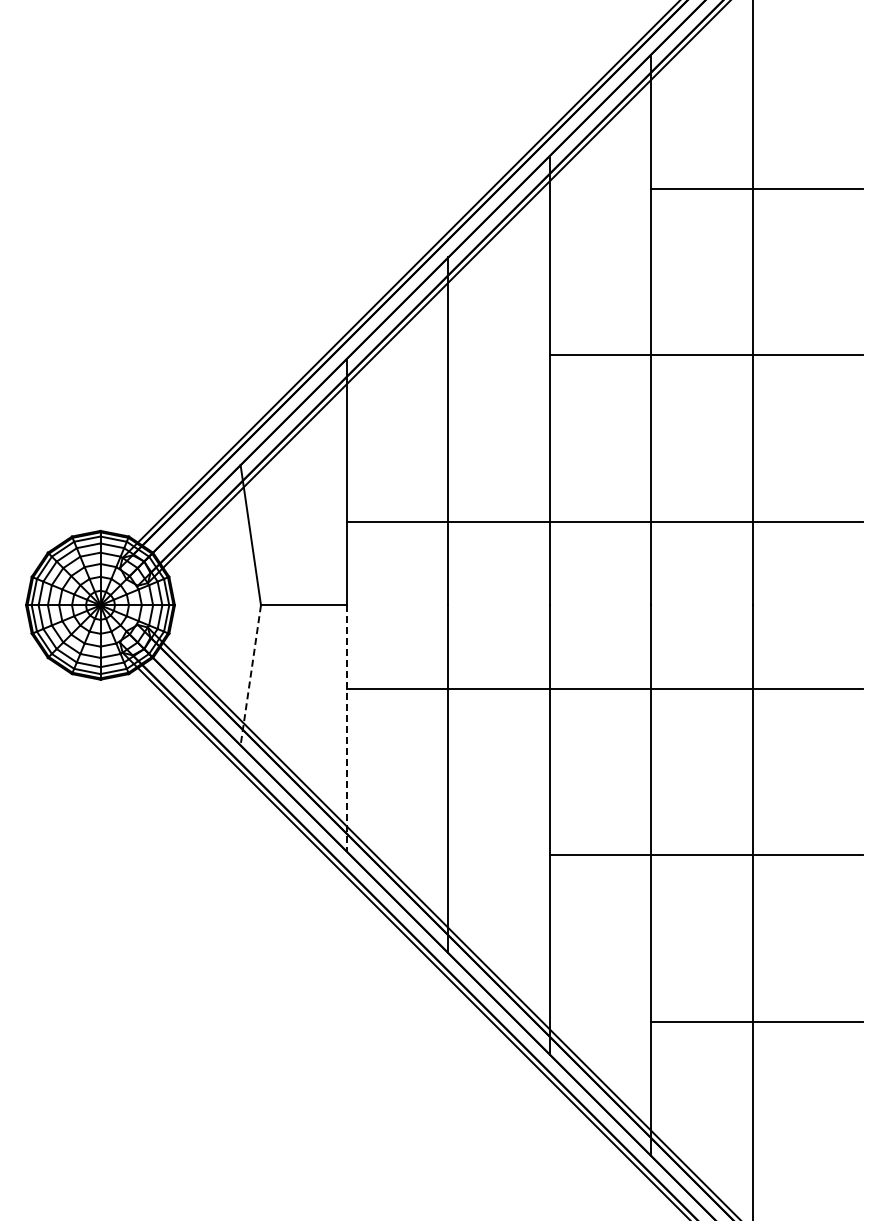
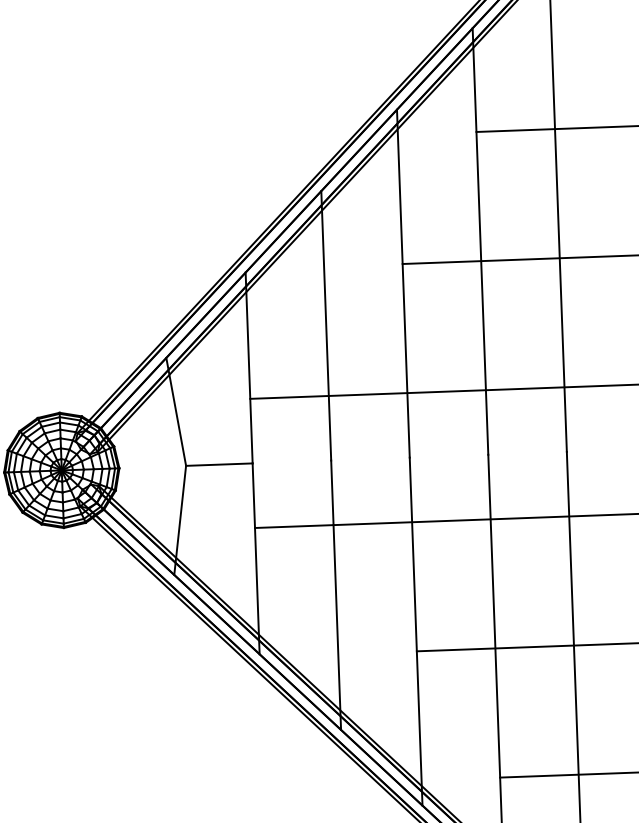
line: (250, 675) -> (179, 520), dashed -> solid
line: (346, 729) -> (255, 559), dashed -> solid

